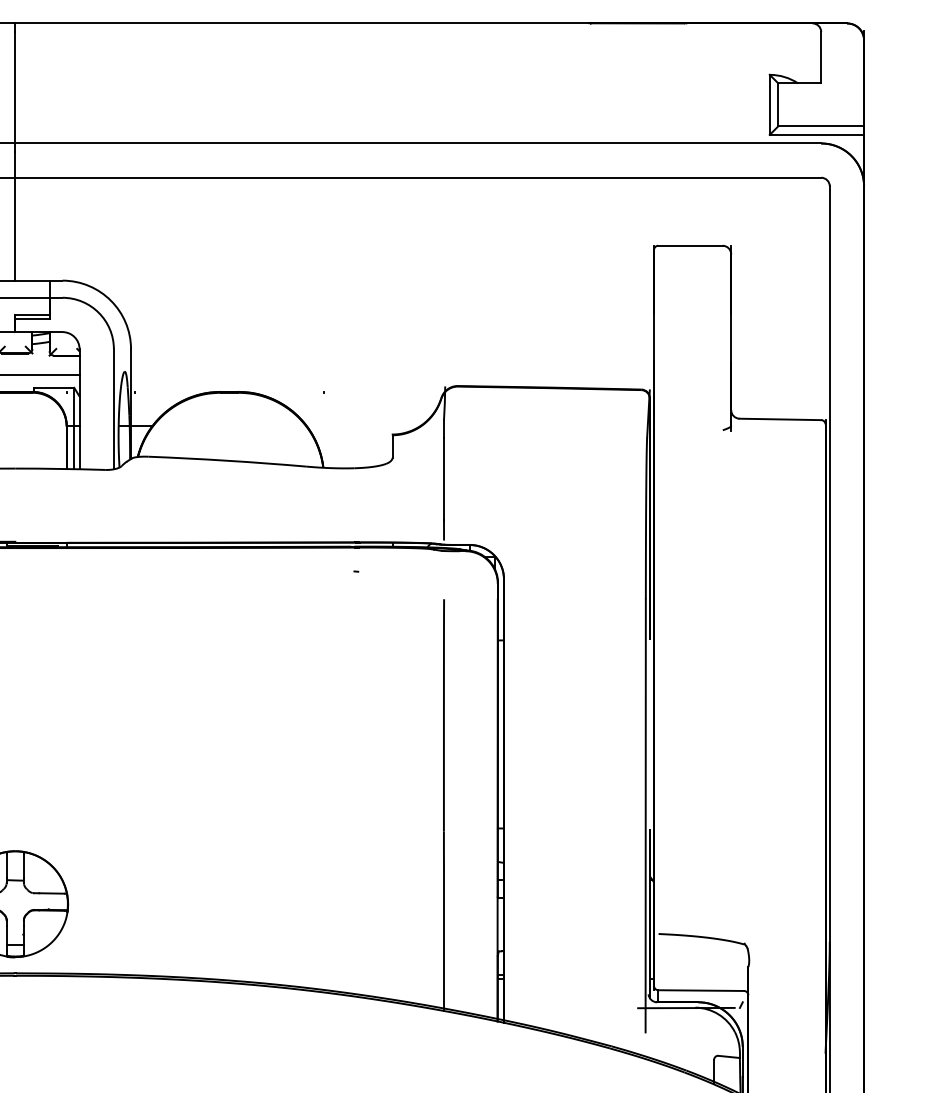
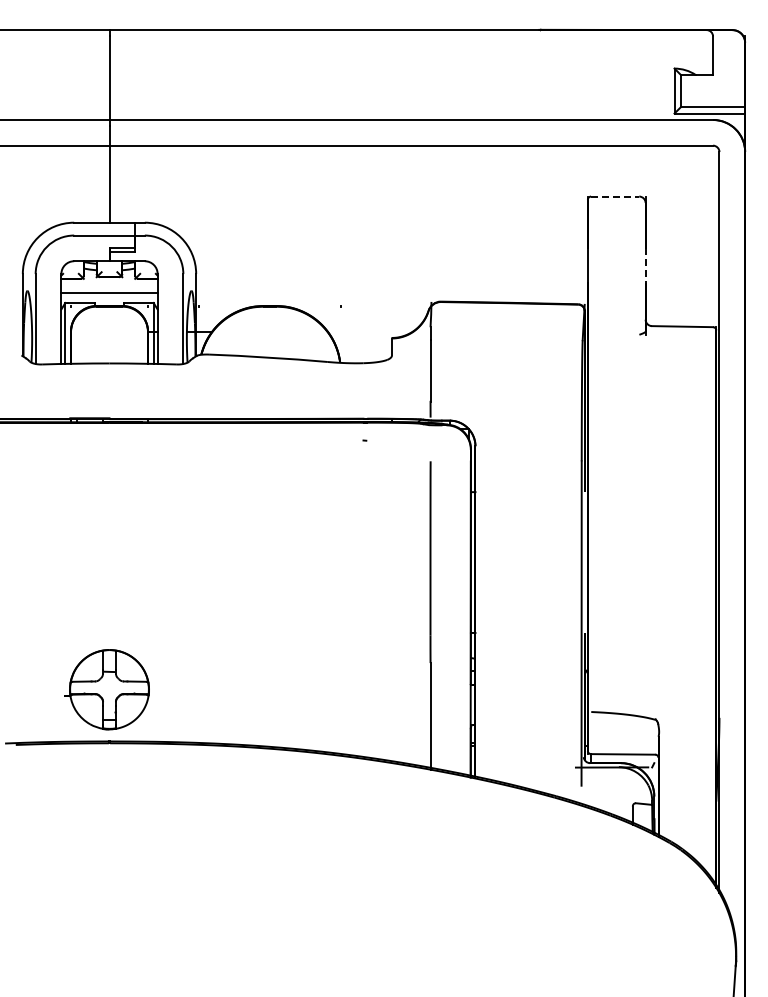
line: (690, 245) -> (615, 196), solid -> dashed
line: (731, 337) -> (645, 265), solid -> dashed

